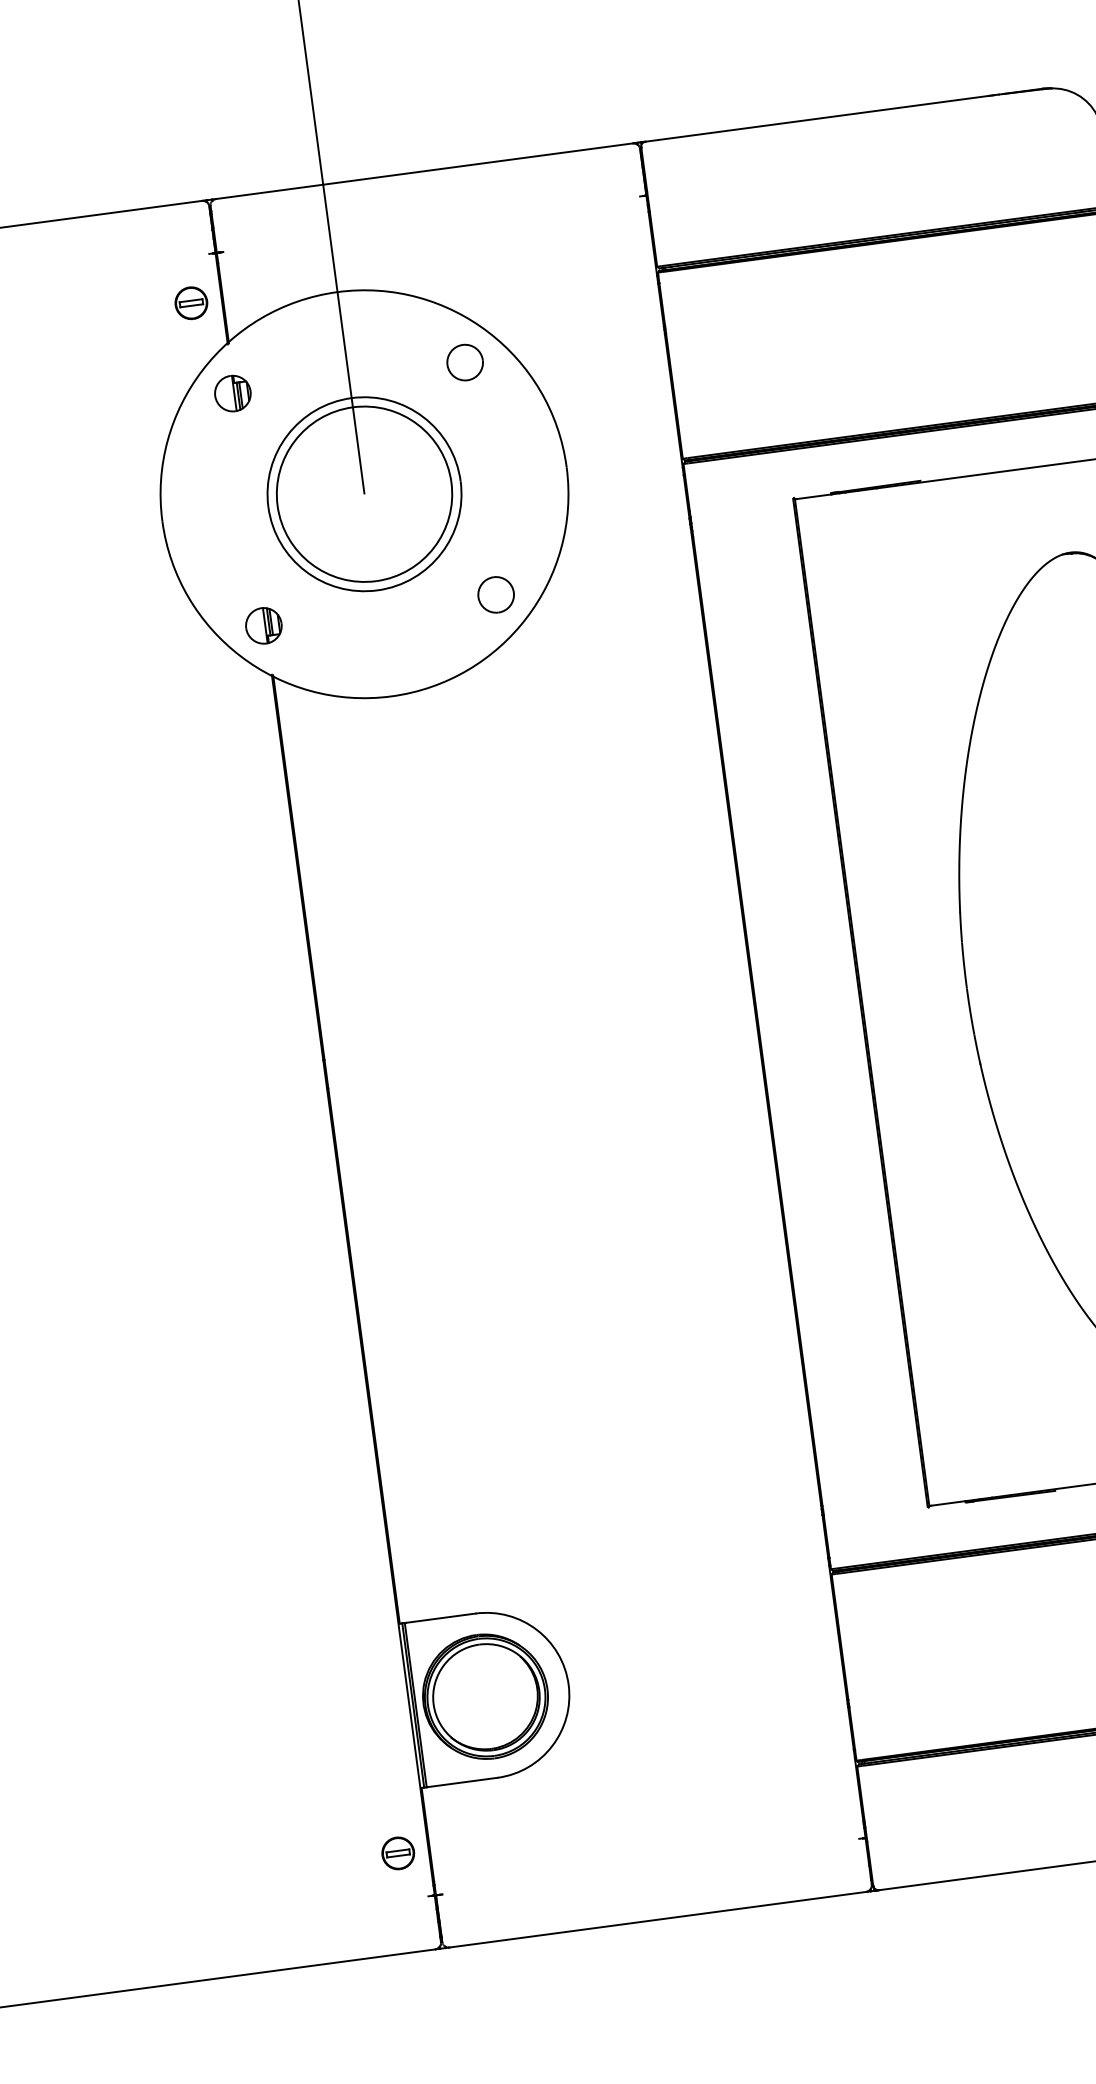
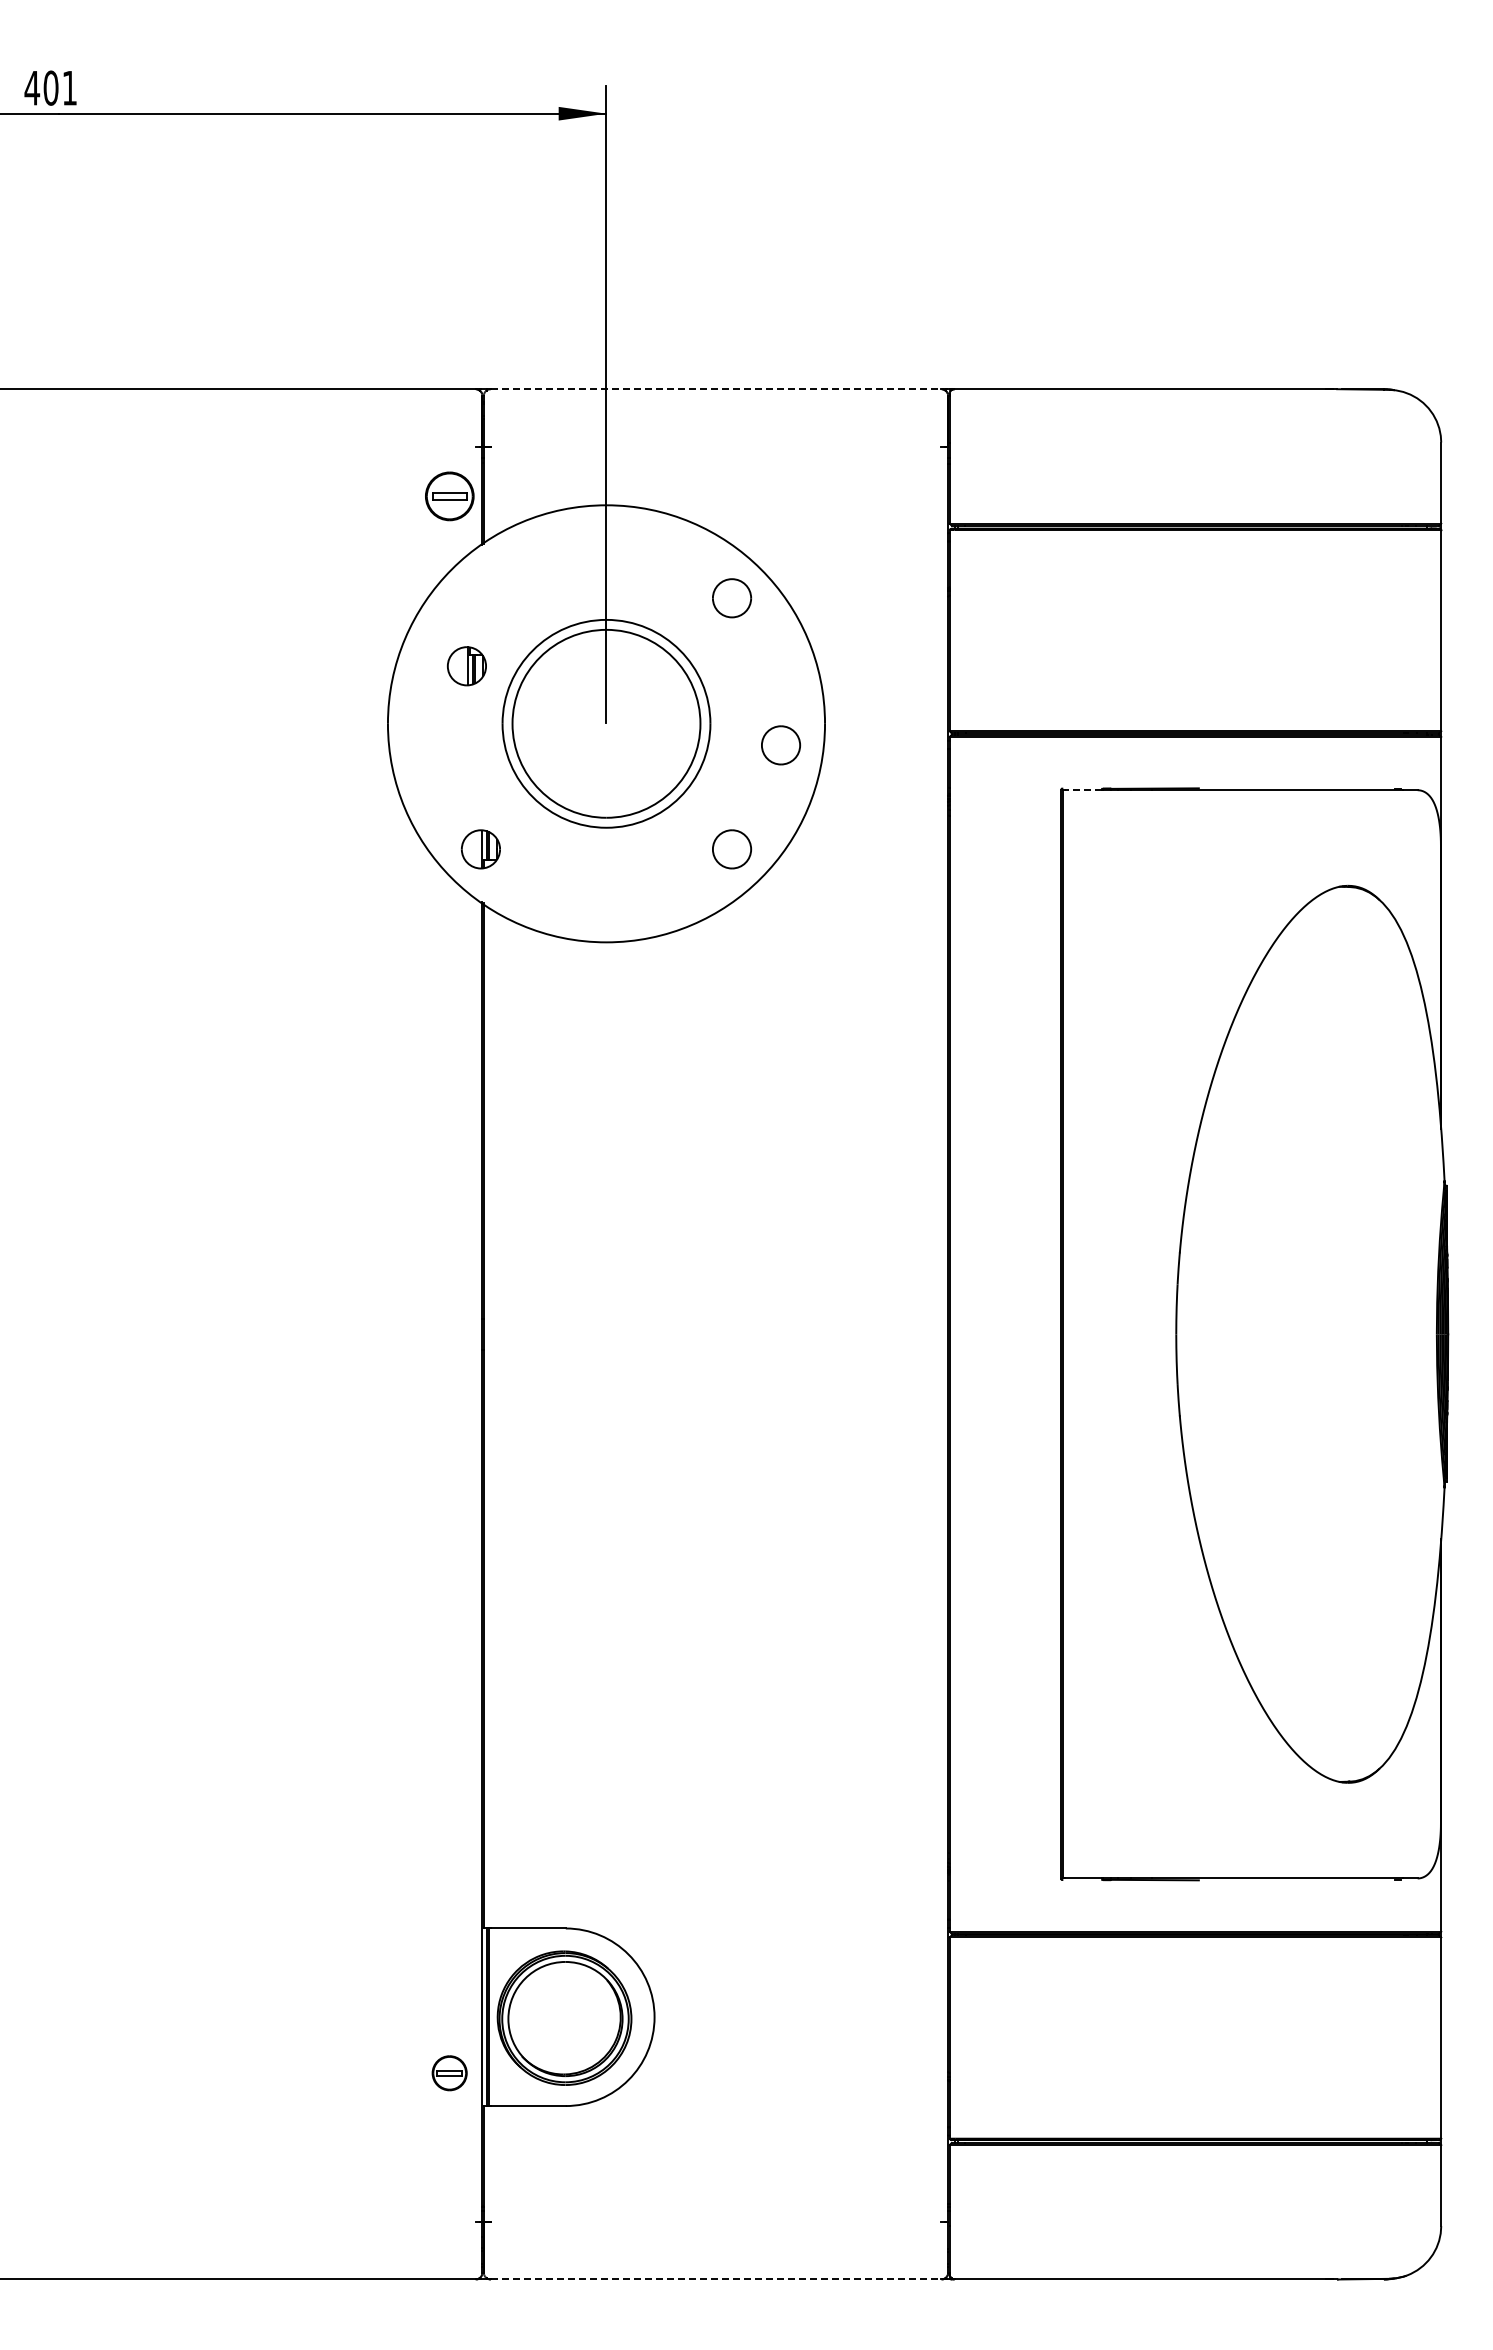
line: (425, 171) -> (716, 389), solid -> dashed
part: (191, 303) -> (449, 496), size x1.4
part: (232, 393) -> (466, 666), moved
part: (529, 492) -> (781, 745), added
line: (813, 497) -> (1083, 790), solid -> dashed
part: (398, 1853) -> (449, 2073), moved
line: (658, 1919) -> (716, 2279), solid -> dashed

